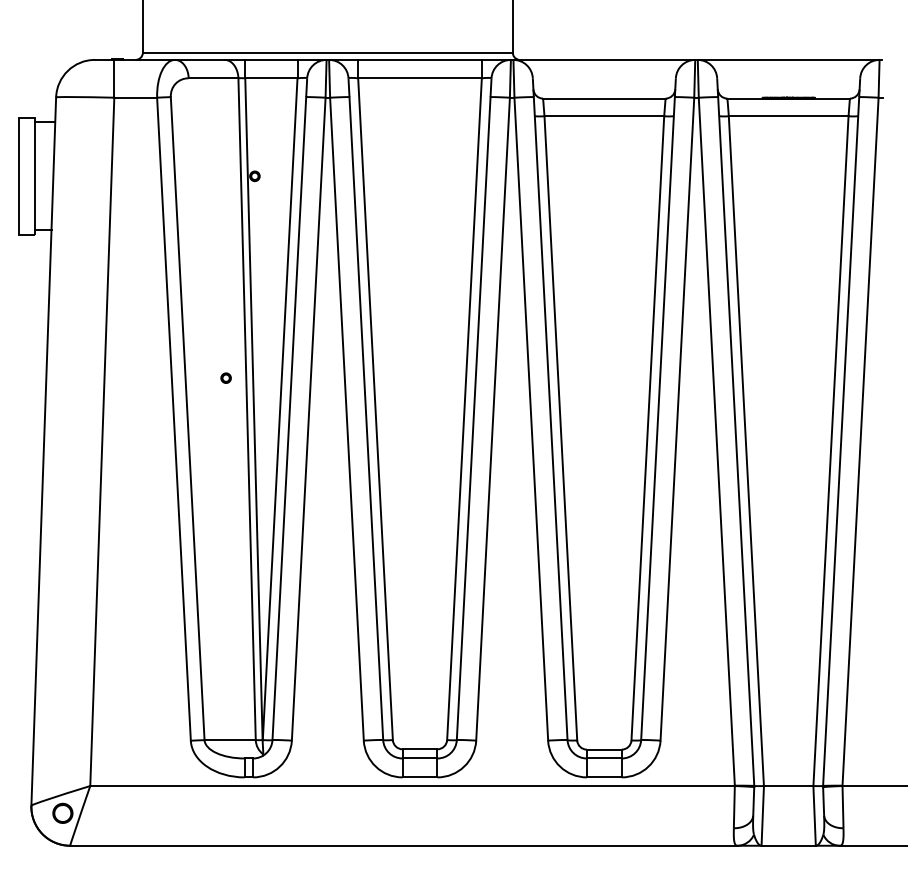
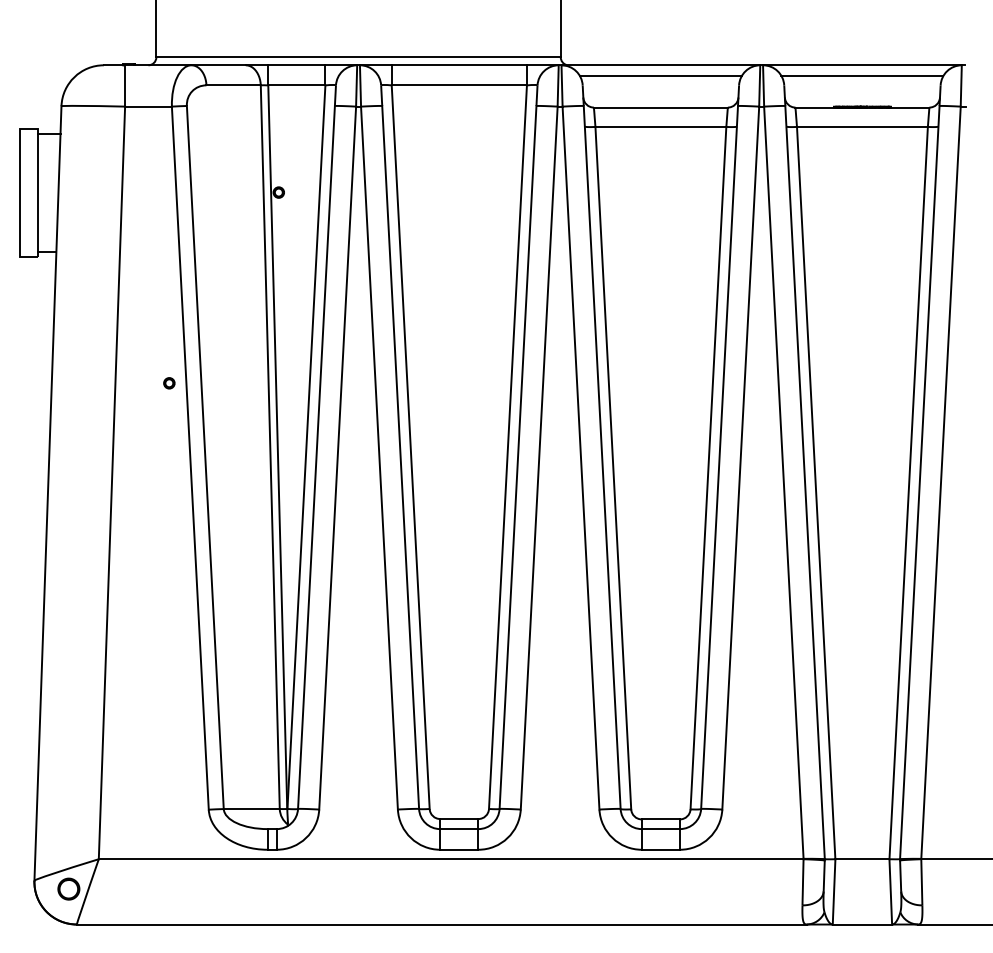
line: (603, 69) -> (660, 75), added
line: (788, 69) -> (862, 75), added
part: (226, 378) -> (169, 383), moved

